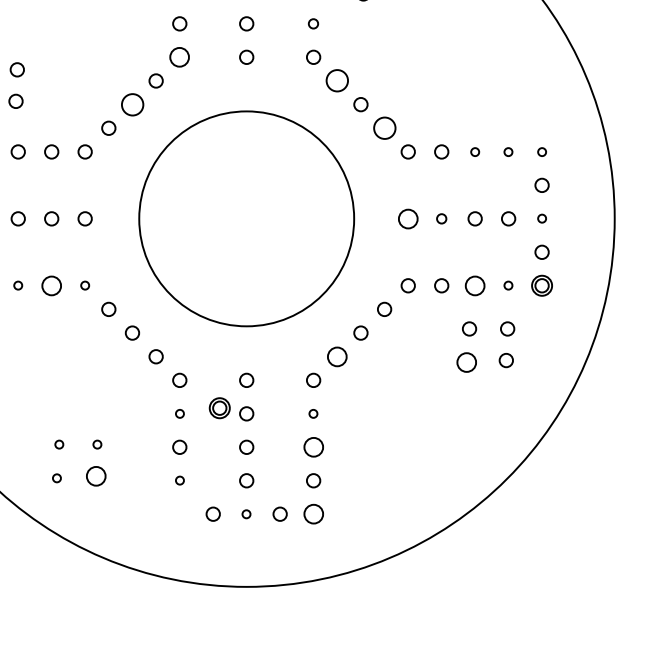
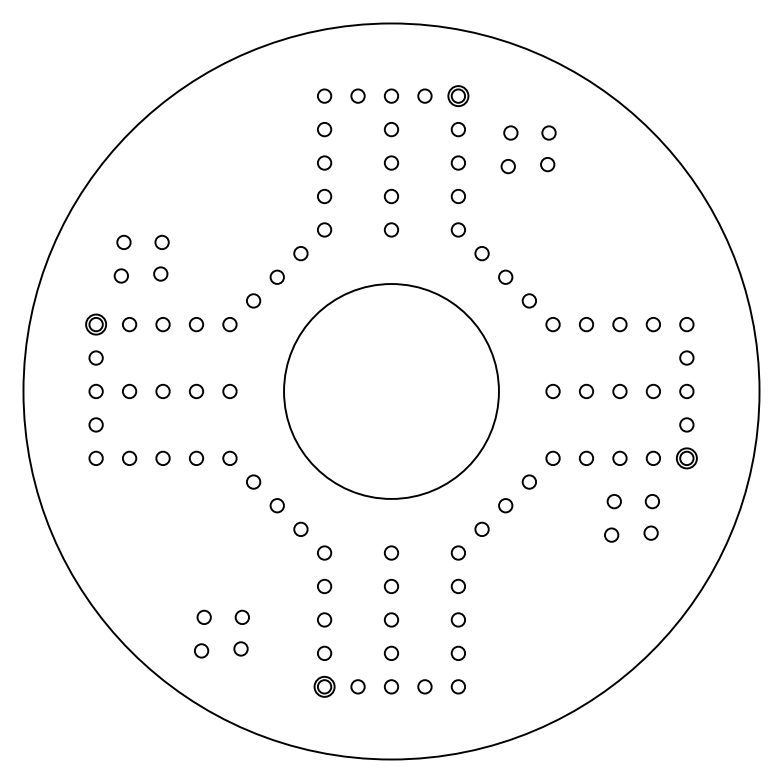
circle: (312, 23) -> (457, 196), size x1.43
circle: (179, 56) -> (324, 229), size x0.71
circle: (336, 80) -> (481, 253), size x0.62
circle: (131, 103) -> (276, 276), size x0.62
circle: (383, 127) -> (528, 300), size x0.62
circle: (474, 151) -> (619, 324), size x1.67
circle: (507, 151) -> (652, 324), size x1.67
circle: (541, 151) -> (686, 324), size x1.67
circle: (407, 217) -> (552, 390), size x0.71
circle: (541, 217) -> (686, 390), size x1.67
circle: (441, 218) -> (586, 391), size x1.43
circle: (17, 284) -> (162, 457), size x1.67
circle: (51, 284) -> (196, 457), size x0.71
circle: (84, 284) -> (229, 457), size x1.67
circle: (474, 284) -> (619, 457), size x0.71
circle: (507, 284) -> (652, 457), size x1.67
circle: (336, 355) -> (481, 528), size x0.71
circle: (466, 361) -> (611, 534), size x0.71
part: (219, 407) -> (324, 686), moved
circle: (179, 413) -> (324, 586), size x1.67
circle: (312, 413) -> (457, 586), size x1.67
circle: (58, 443) -> (203, 616), size x1.67
circle: (96, 443) -> (241, 616), size x1.67
circle: (312, 446) -> (457, 619), size x0.71
circle: (95, 475) -> (240, 648), size x0.71
circle: (56, 477) -> (201, 650), size x1.67
circle: (179, 479) -> (324, 652), size x1.67
circle: (245, 513) -> (390, 686), size x1.67
circle: (312, 513) -> (457, 686), size x0.71

